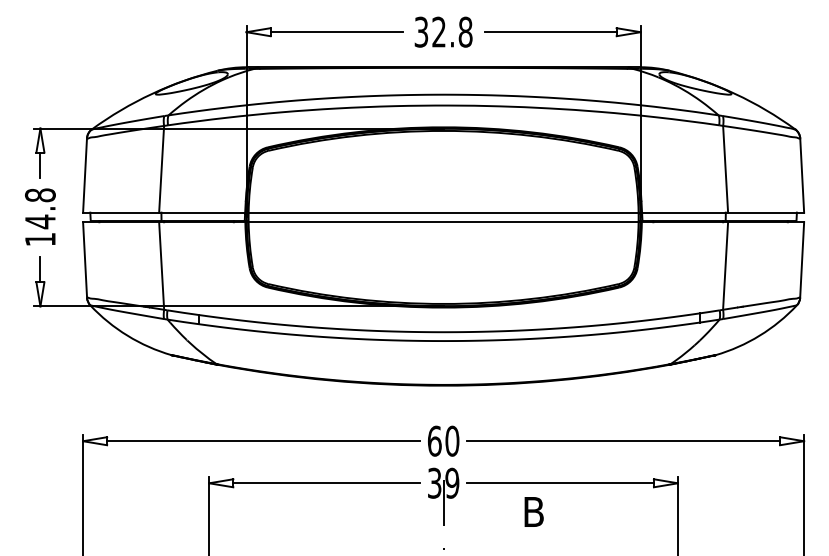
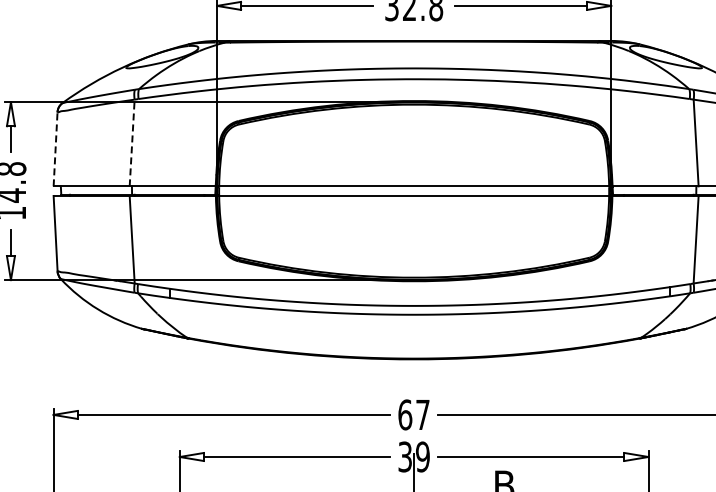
line: (161, 168) -> (132, 142), solid -> dashed
line: (85, 175) -> (56, 149), solid -> dashed
text: (452, 440) -> (423, 414), 60 -> 67

